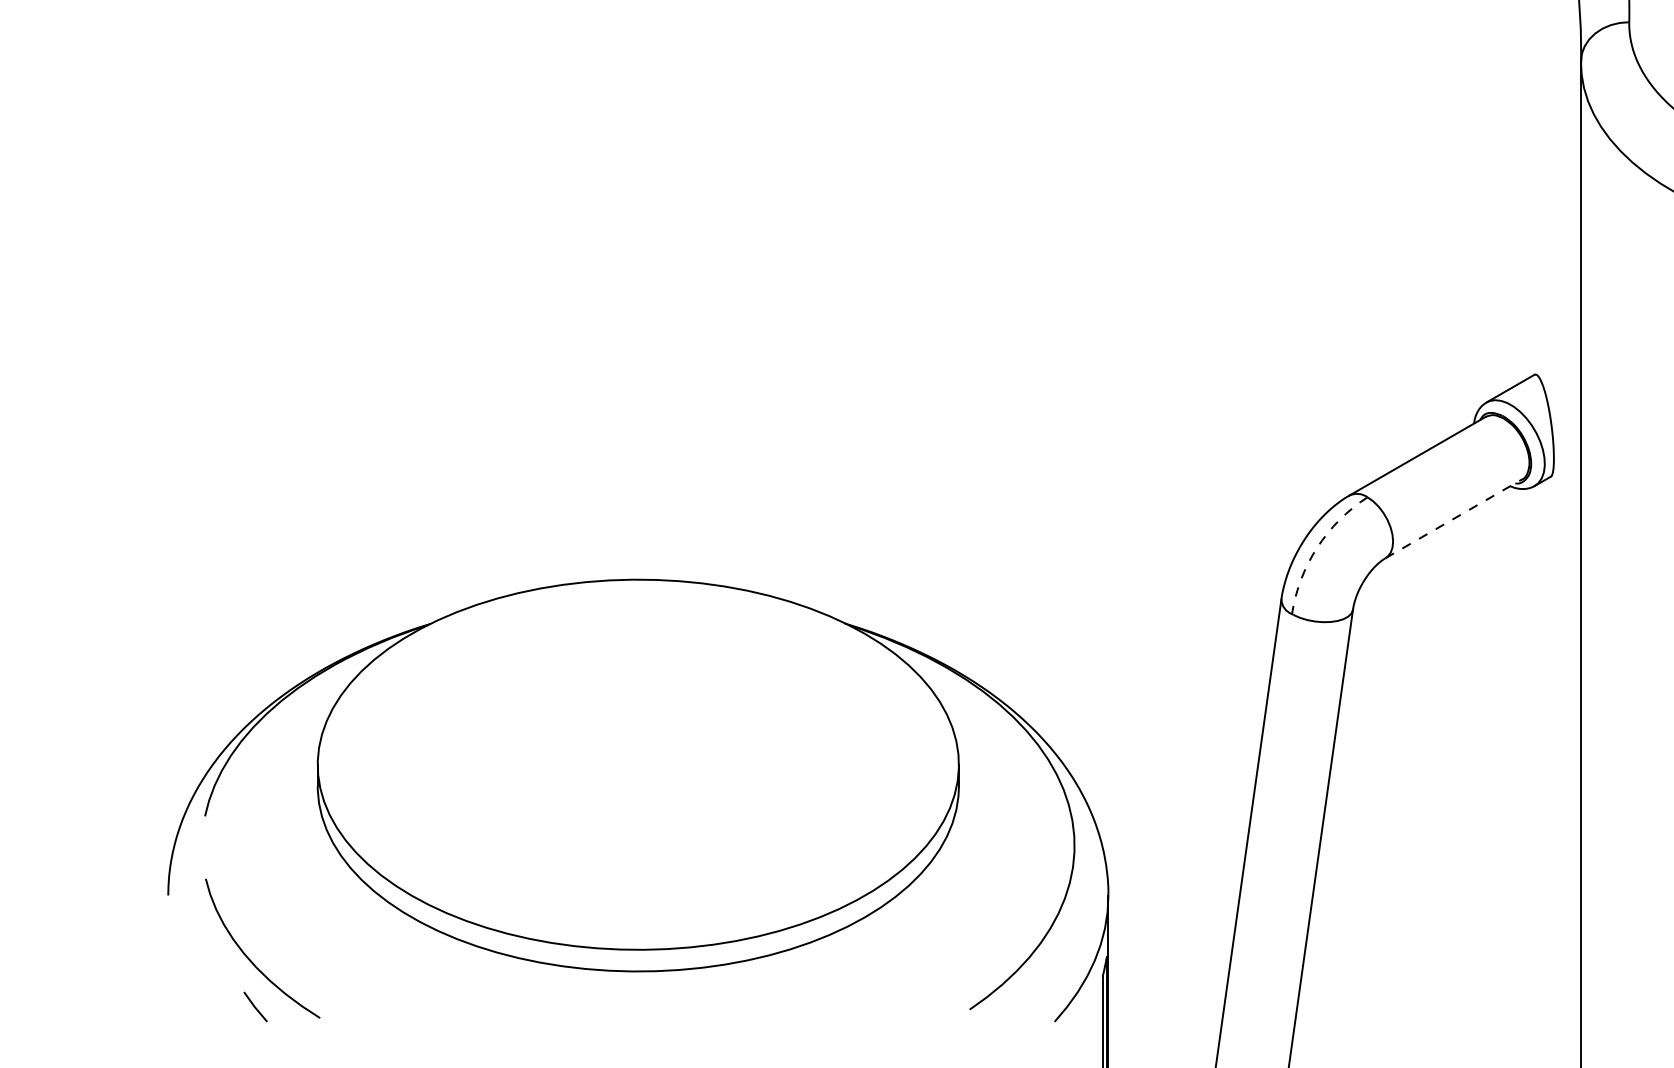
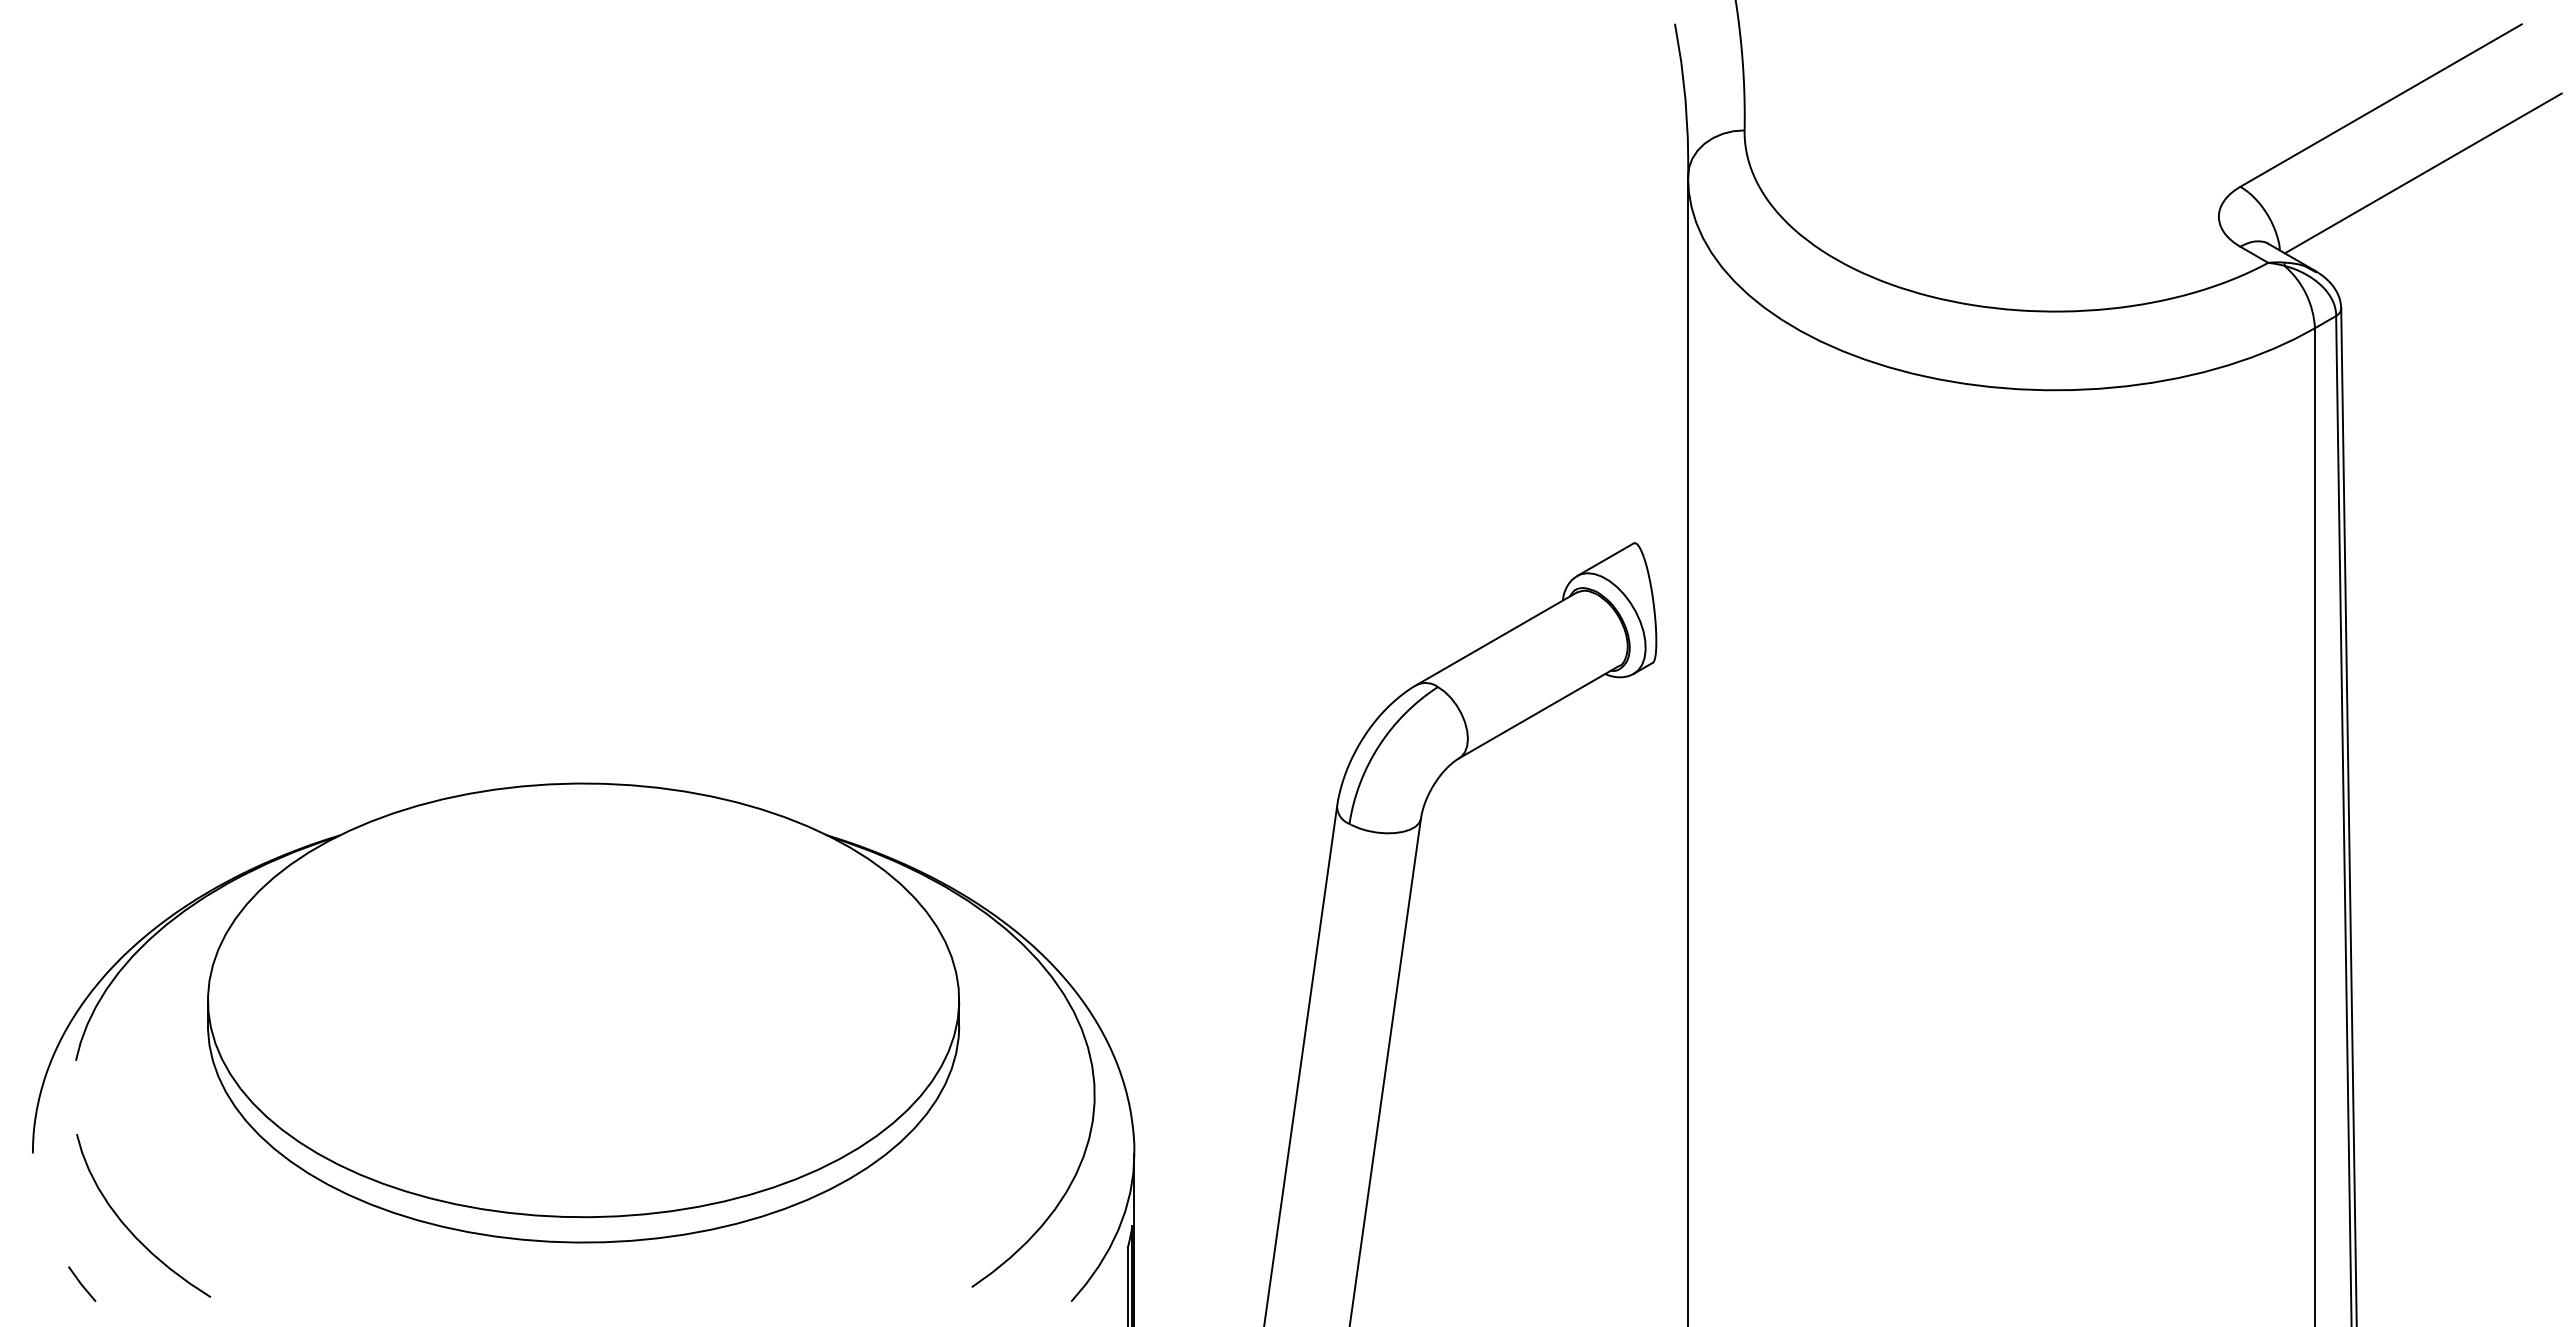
line: (1454, 518) -> (1539, 711), dashed -> solid
arc: (1317, 547) -> (1379, 745), dashed -> solid
line: (255, 1006) -> (81, 1283), moved

